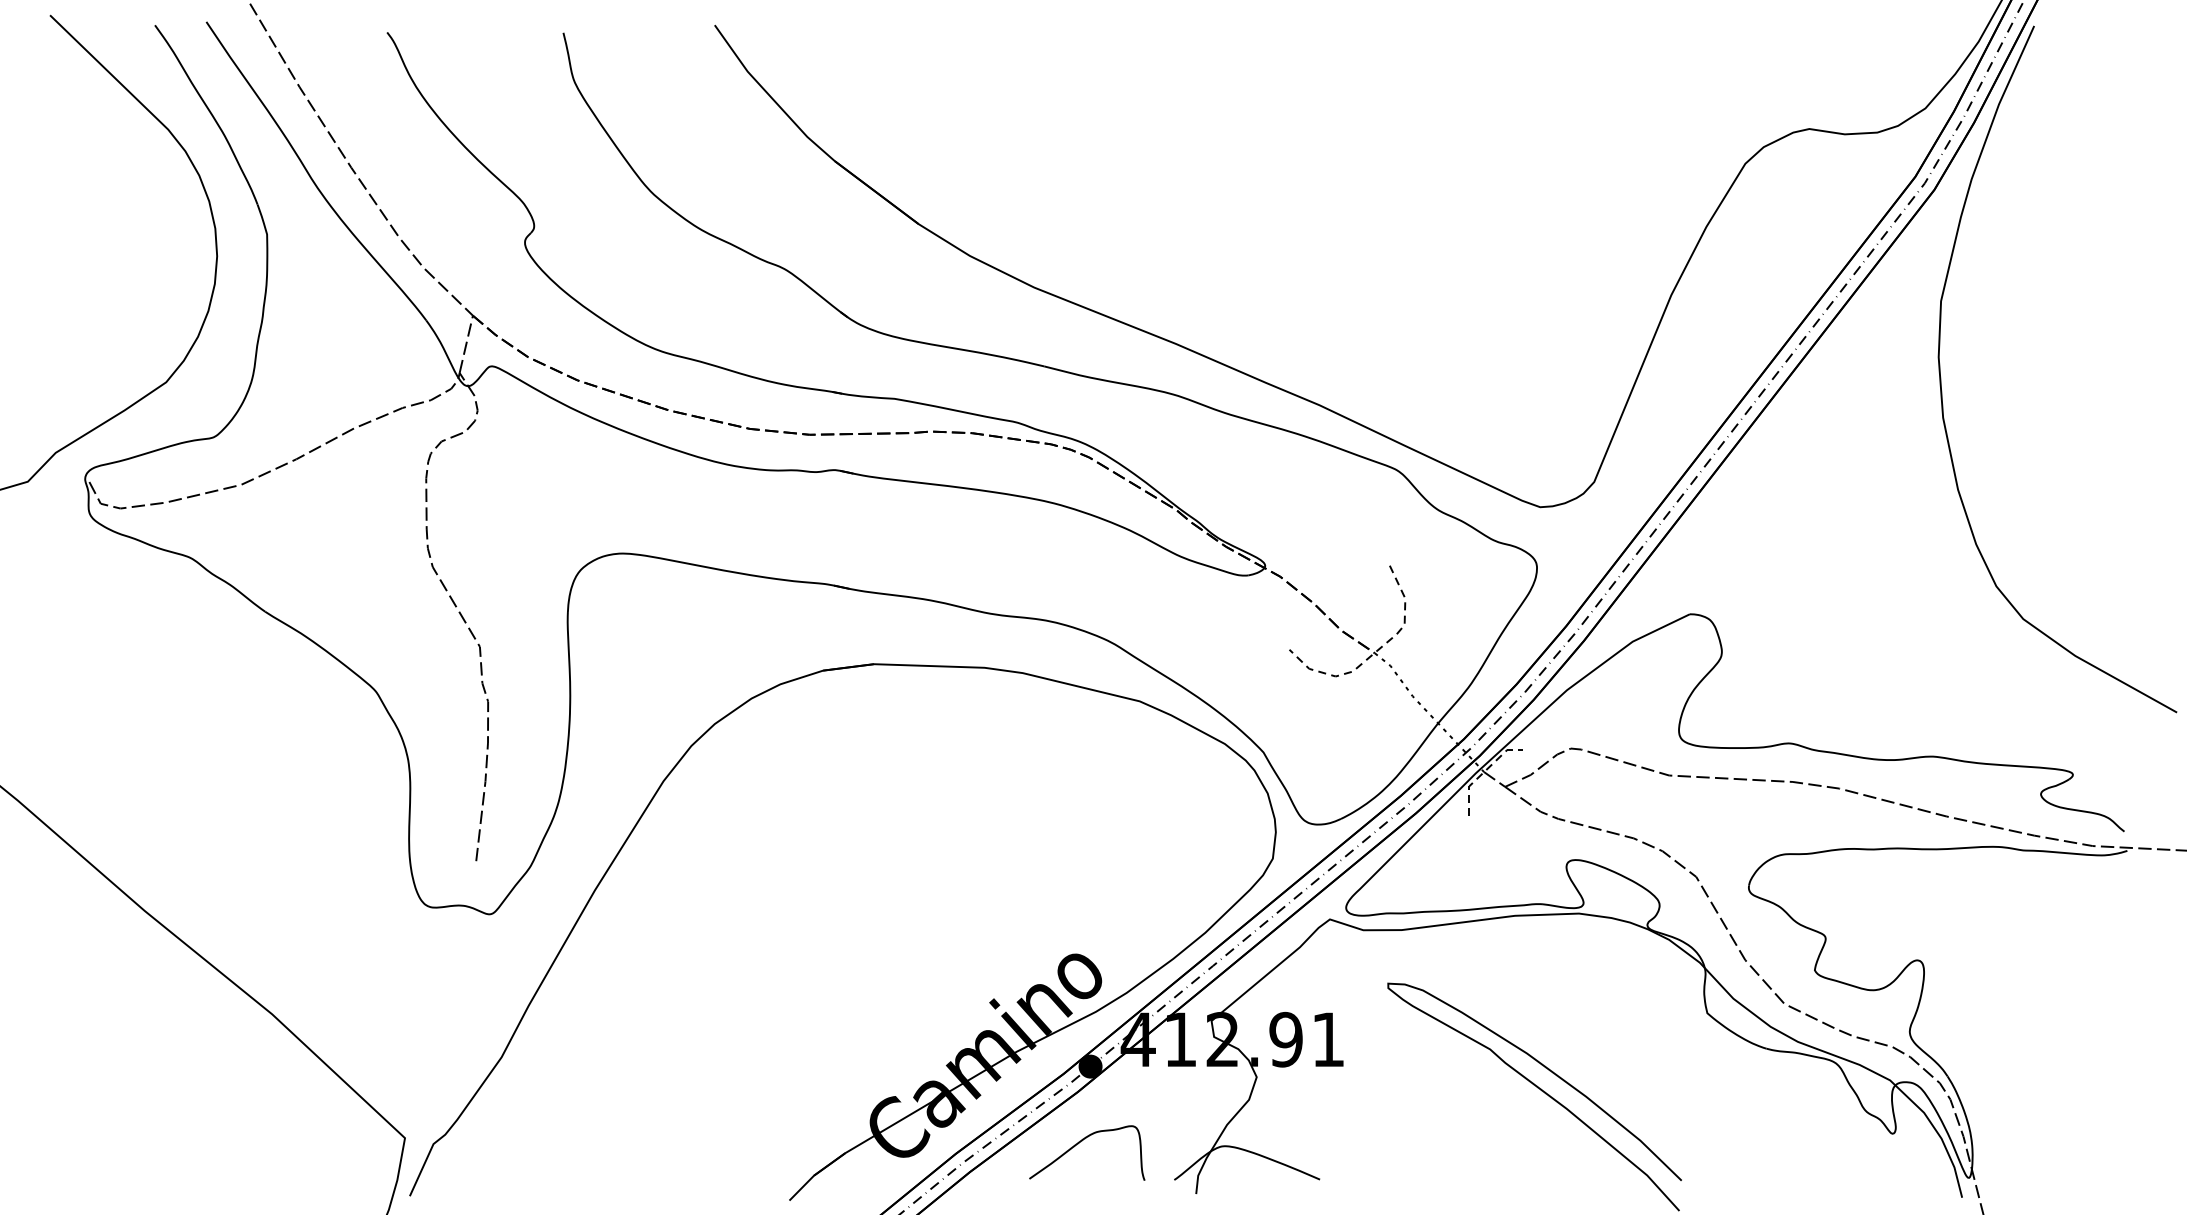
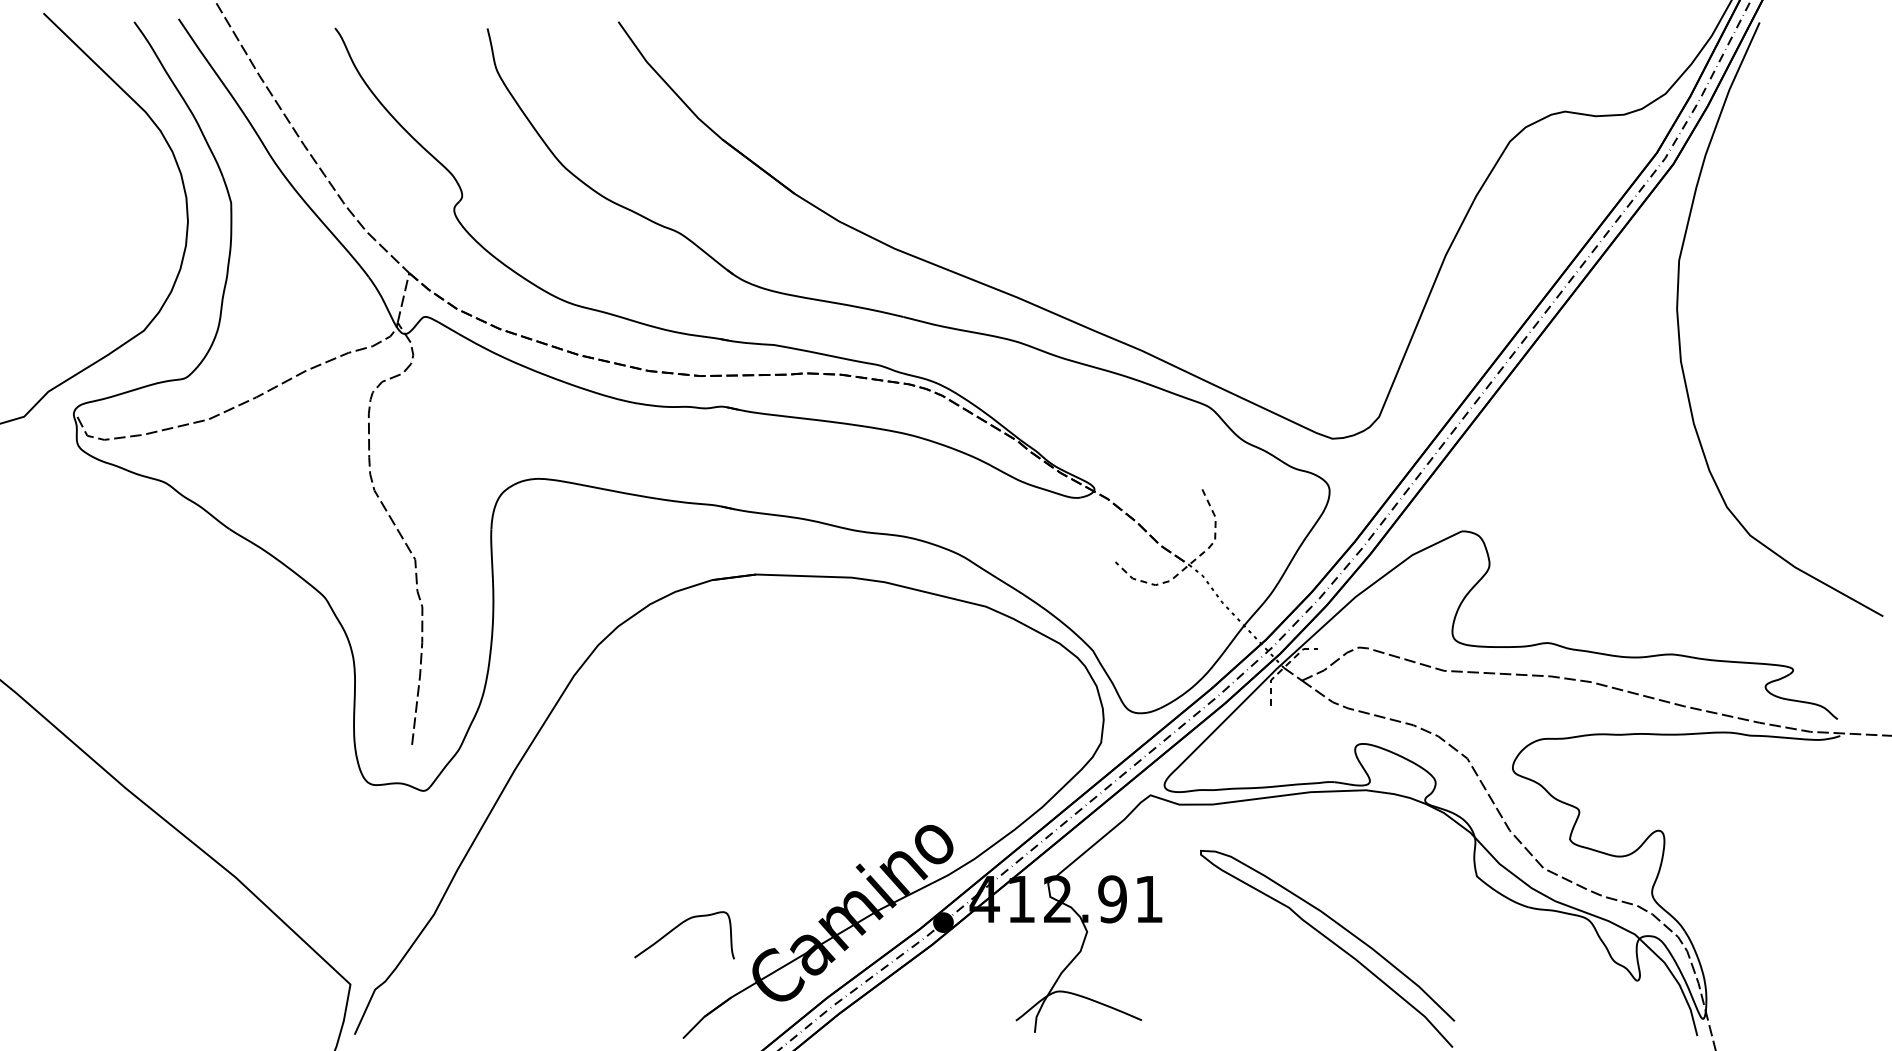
curve: (1079, 1143) -> (677, 927), moved

